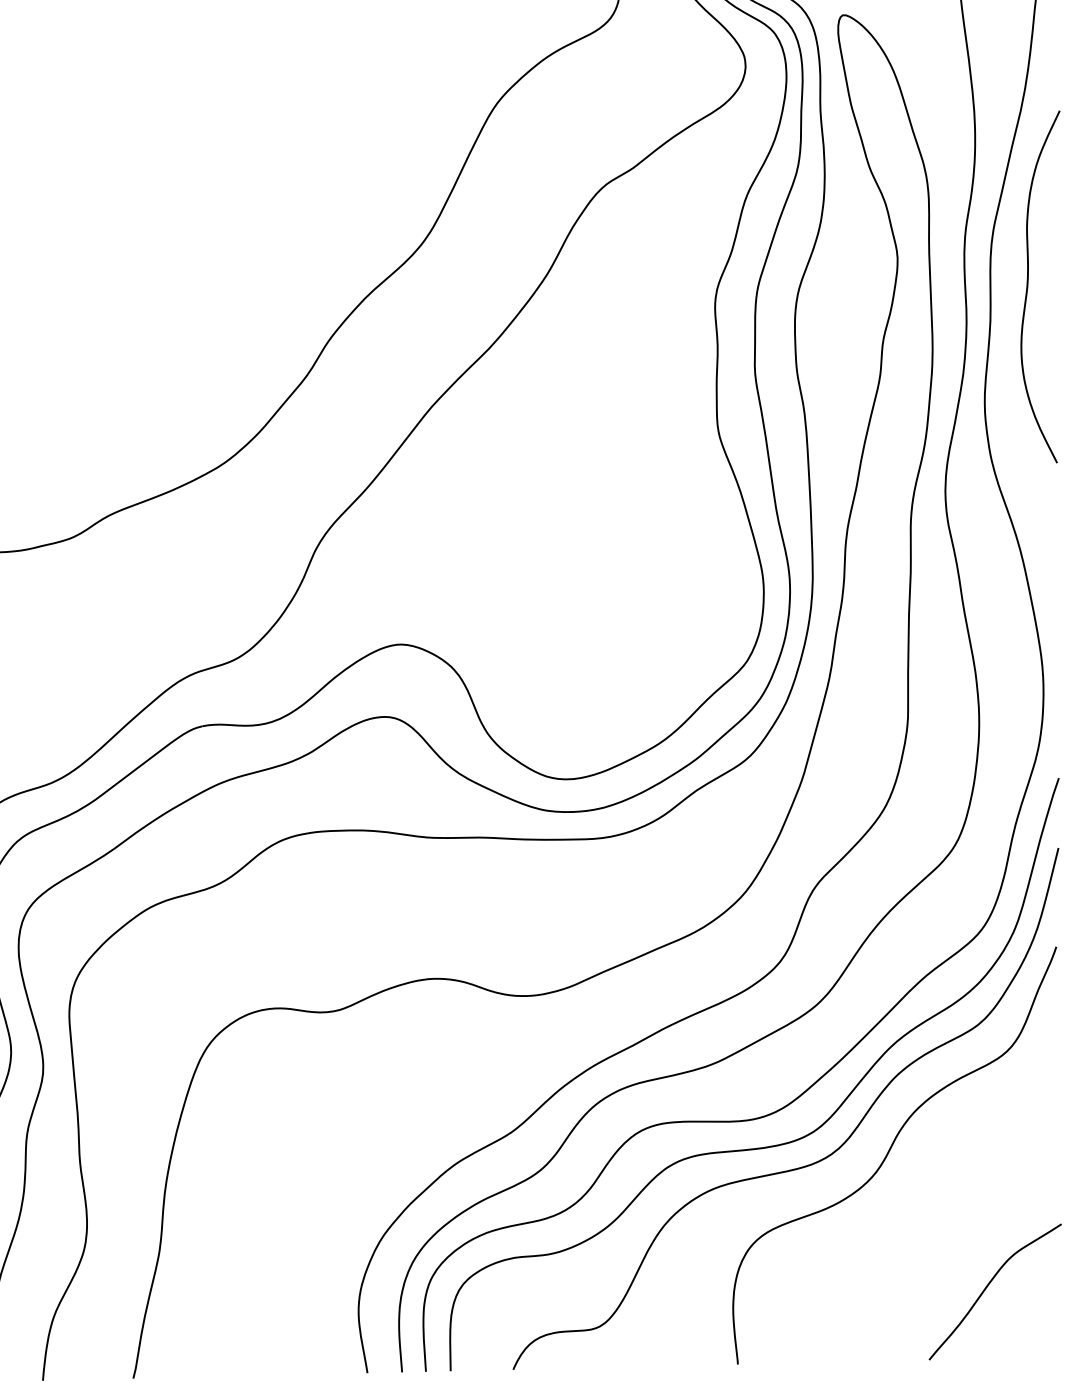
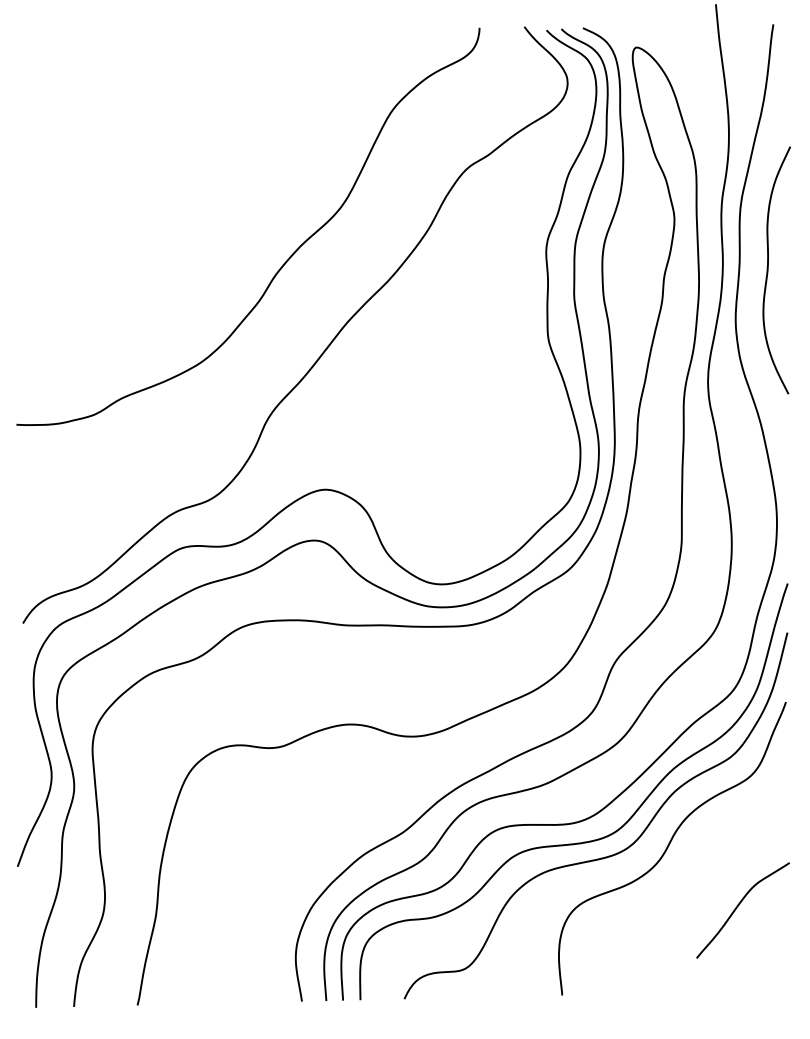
curve: (1028, 287) -> (768, 270), moved
curve: (987, 1289) -> (737, 908), moved

